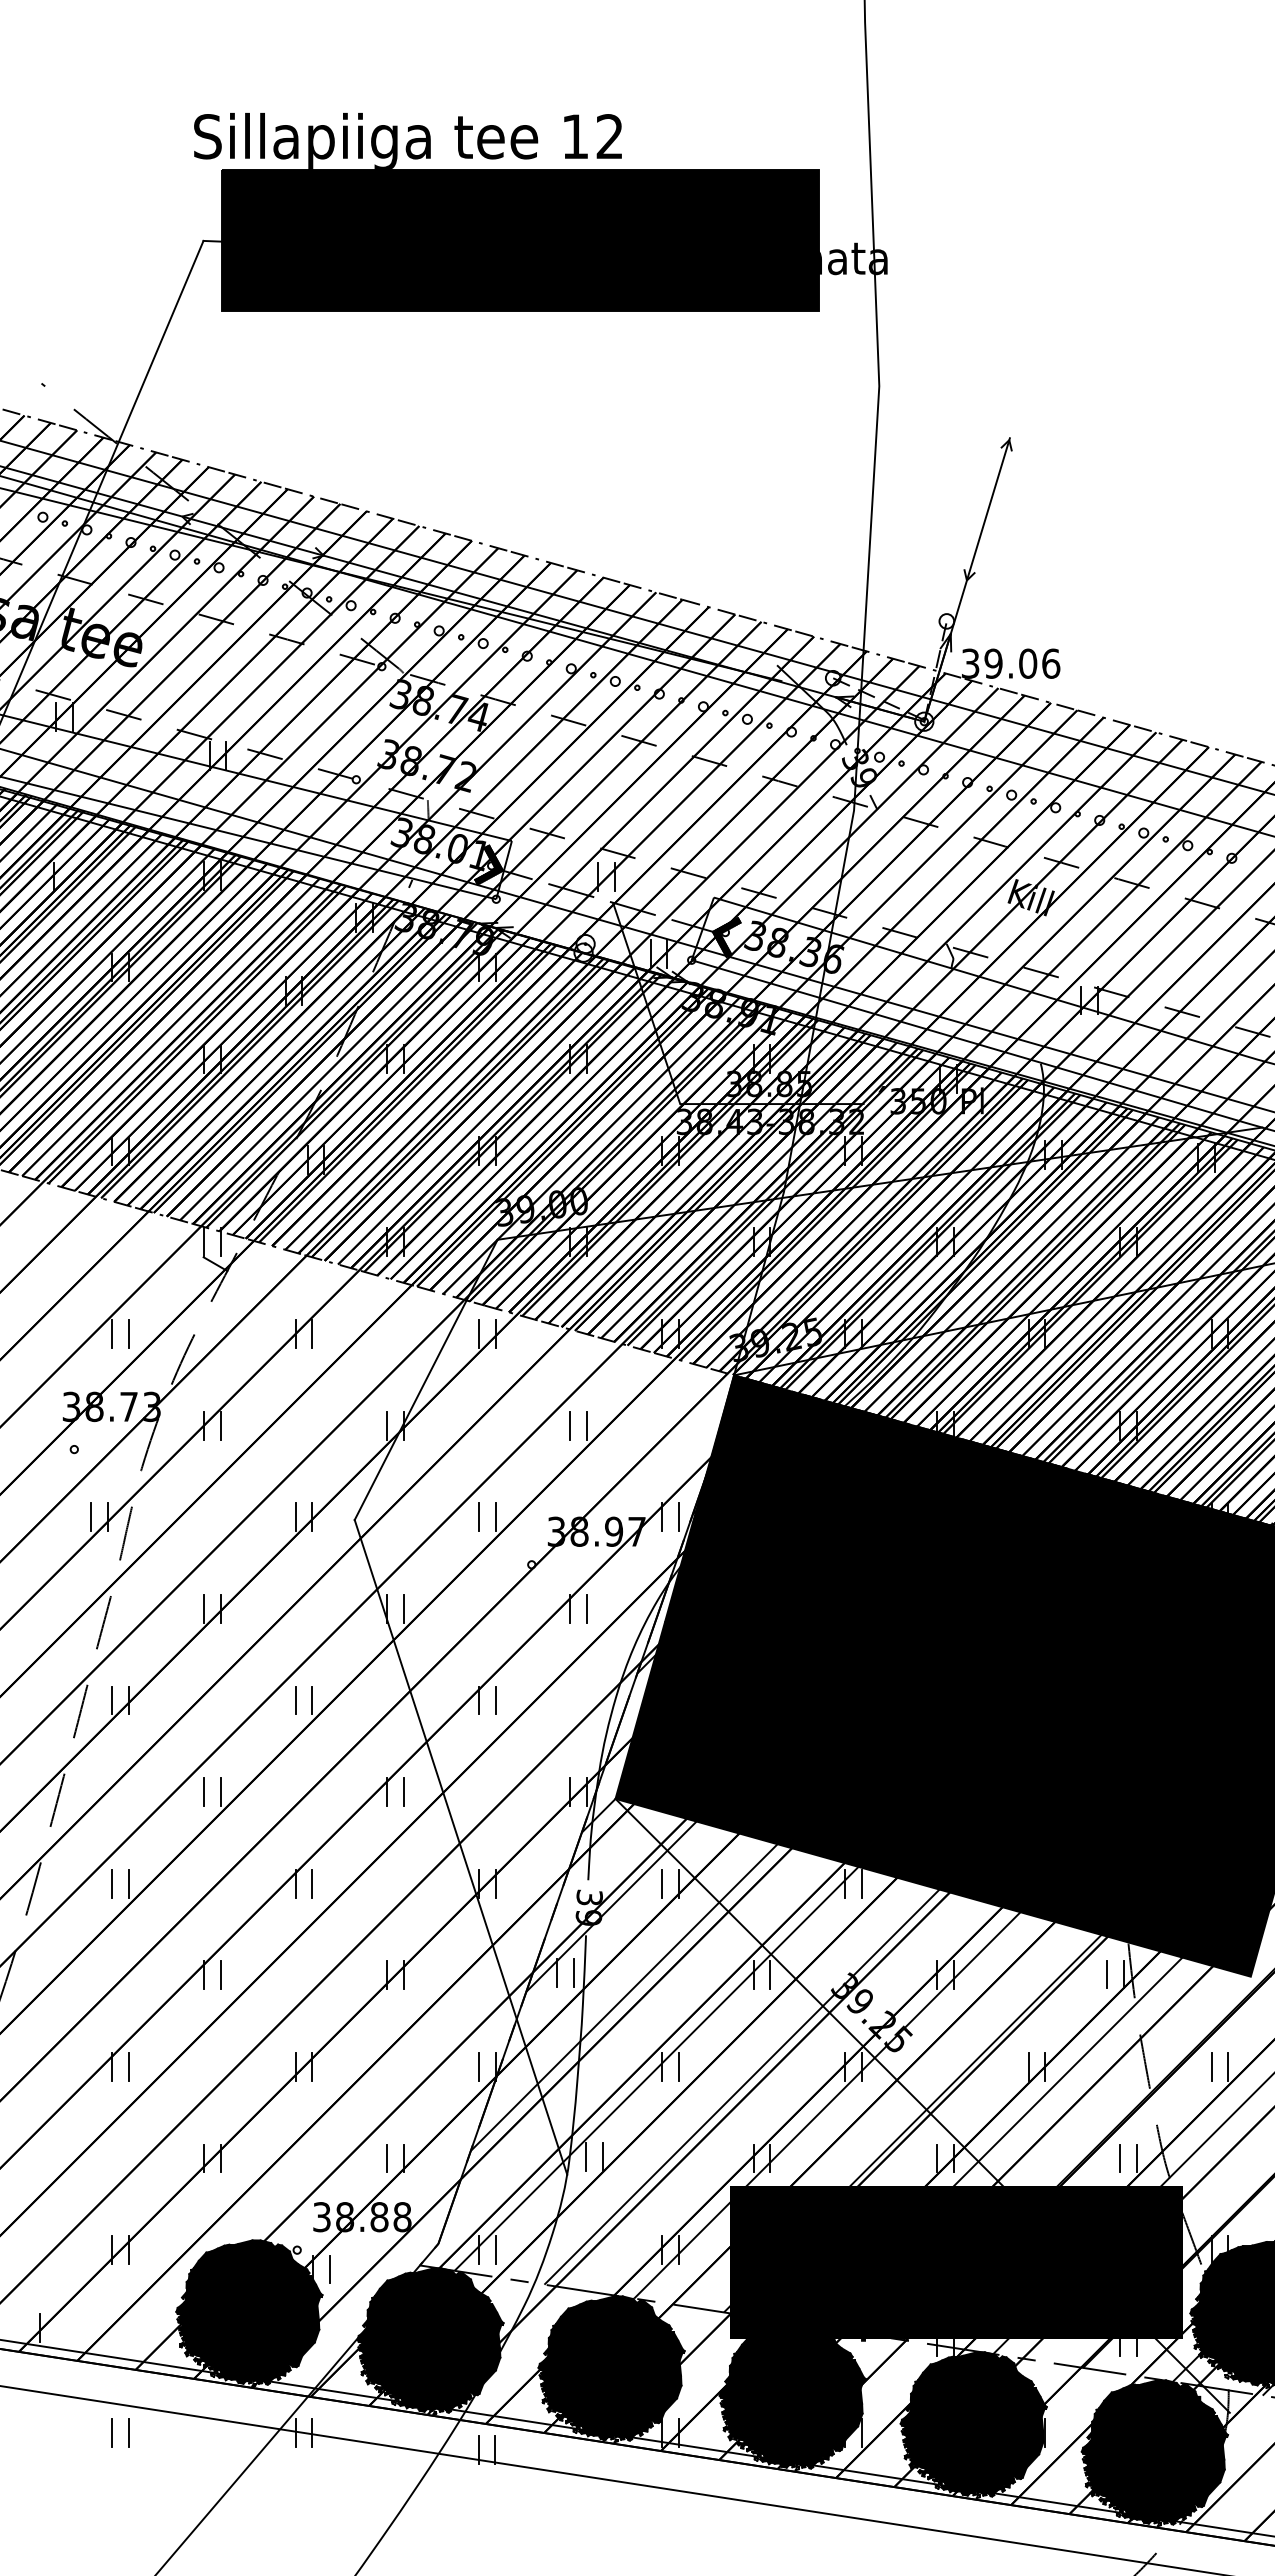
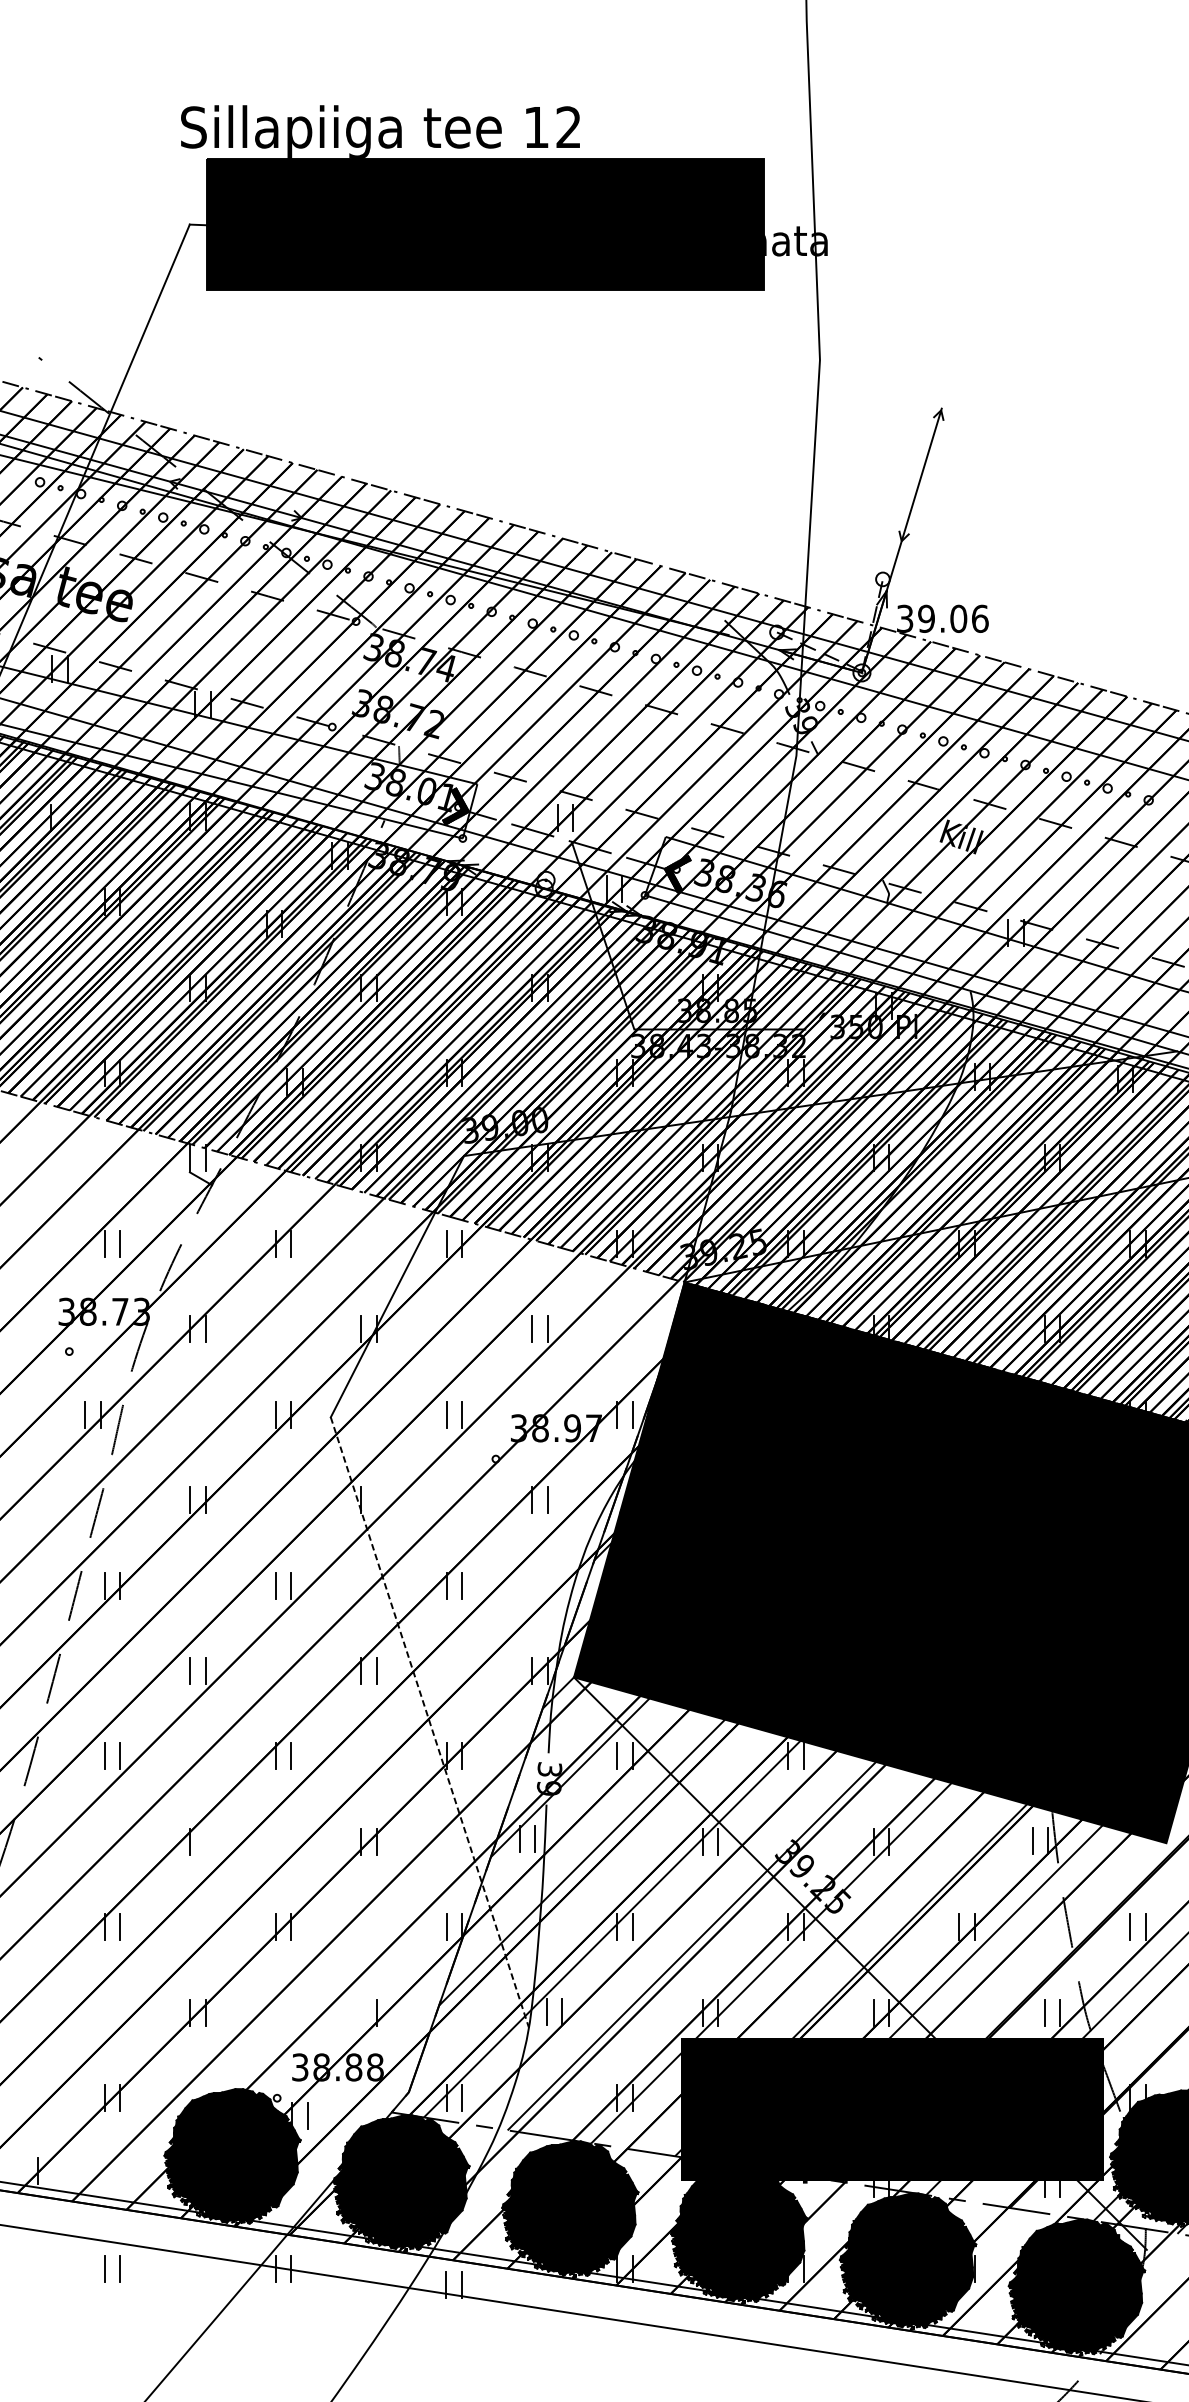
line: (403, 1608) -> (376, 1499), removed
line: (461, 1847) -> (430, 1722), solid -> dashed
line: (220, 1975) -> (205, 1842), removed
line: (387, 2158) -> (361, 2012), removed

